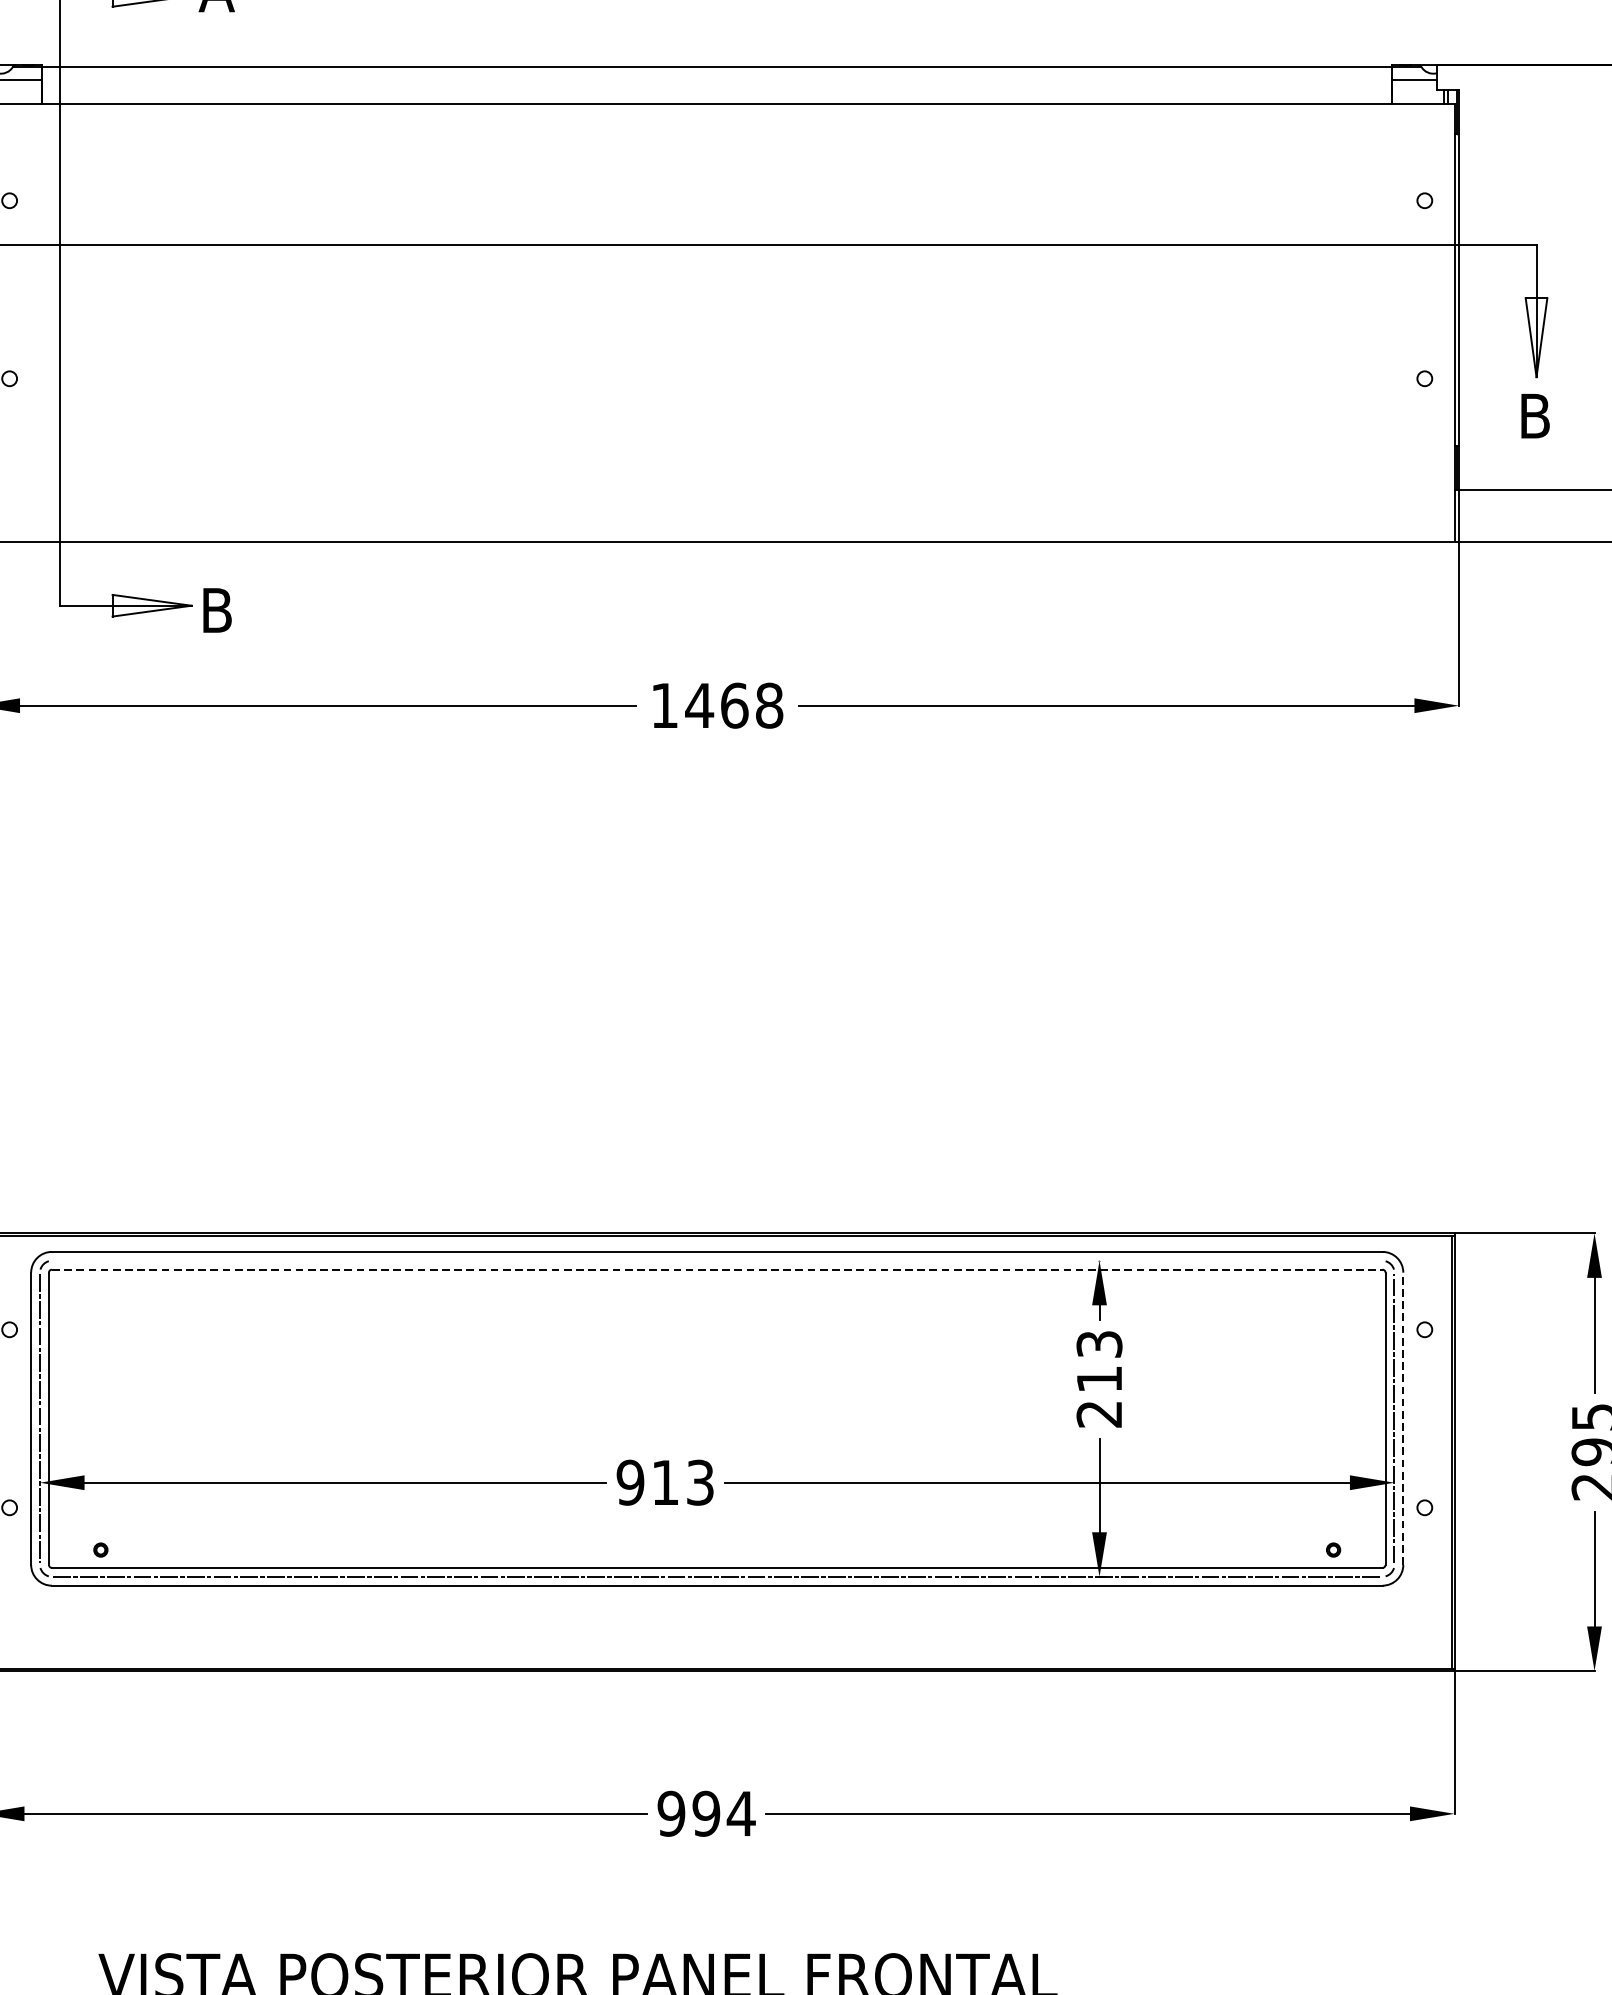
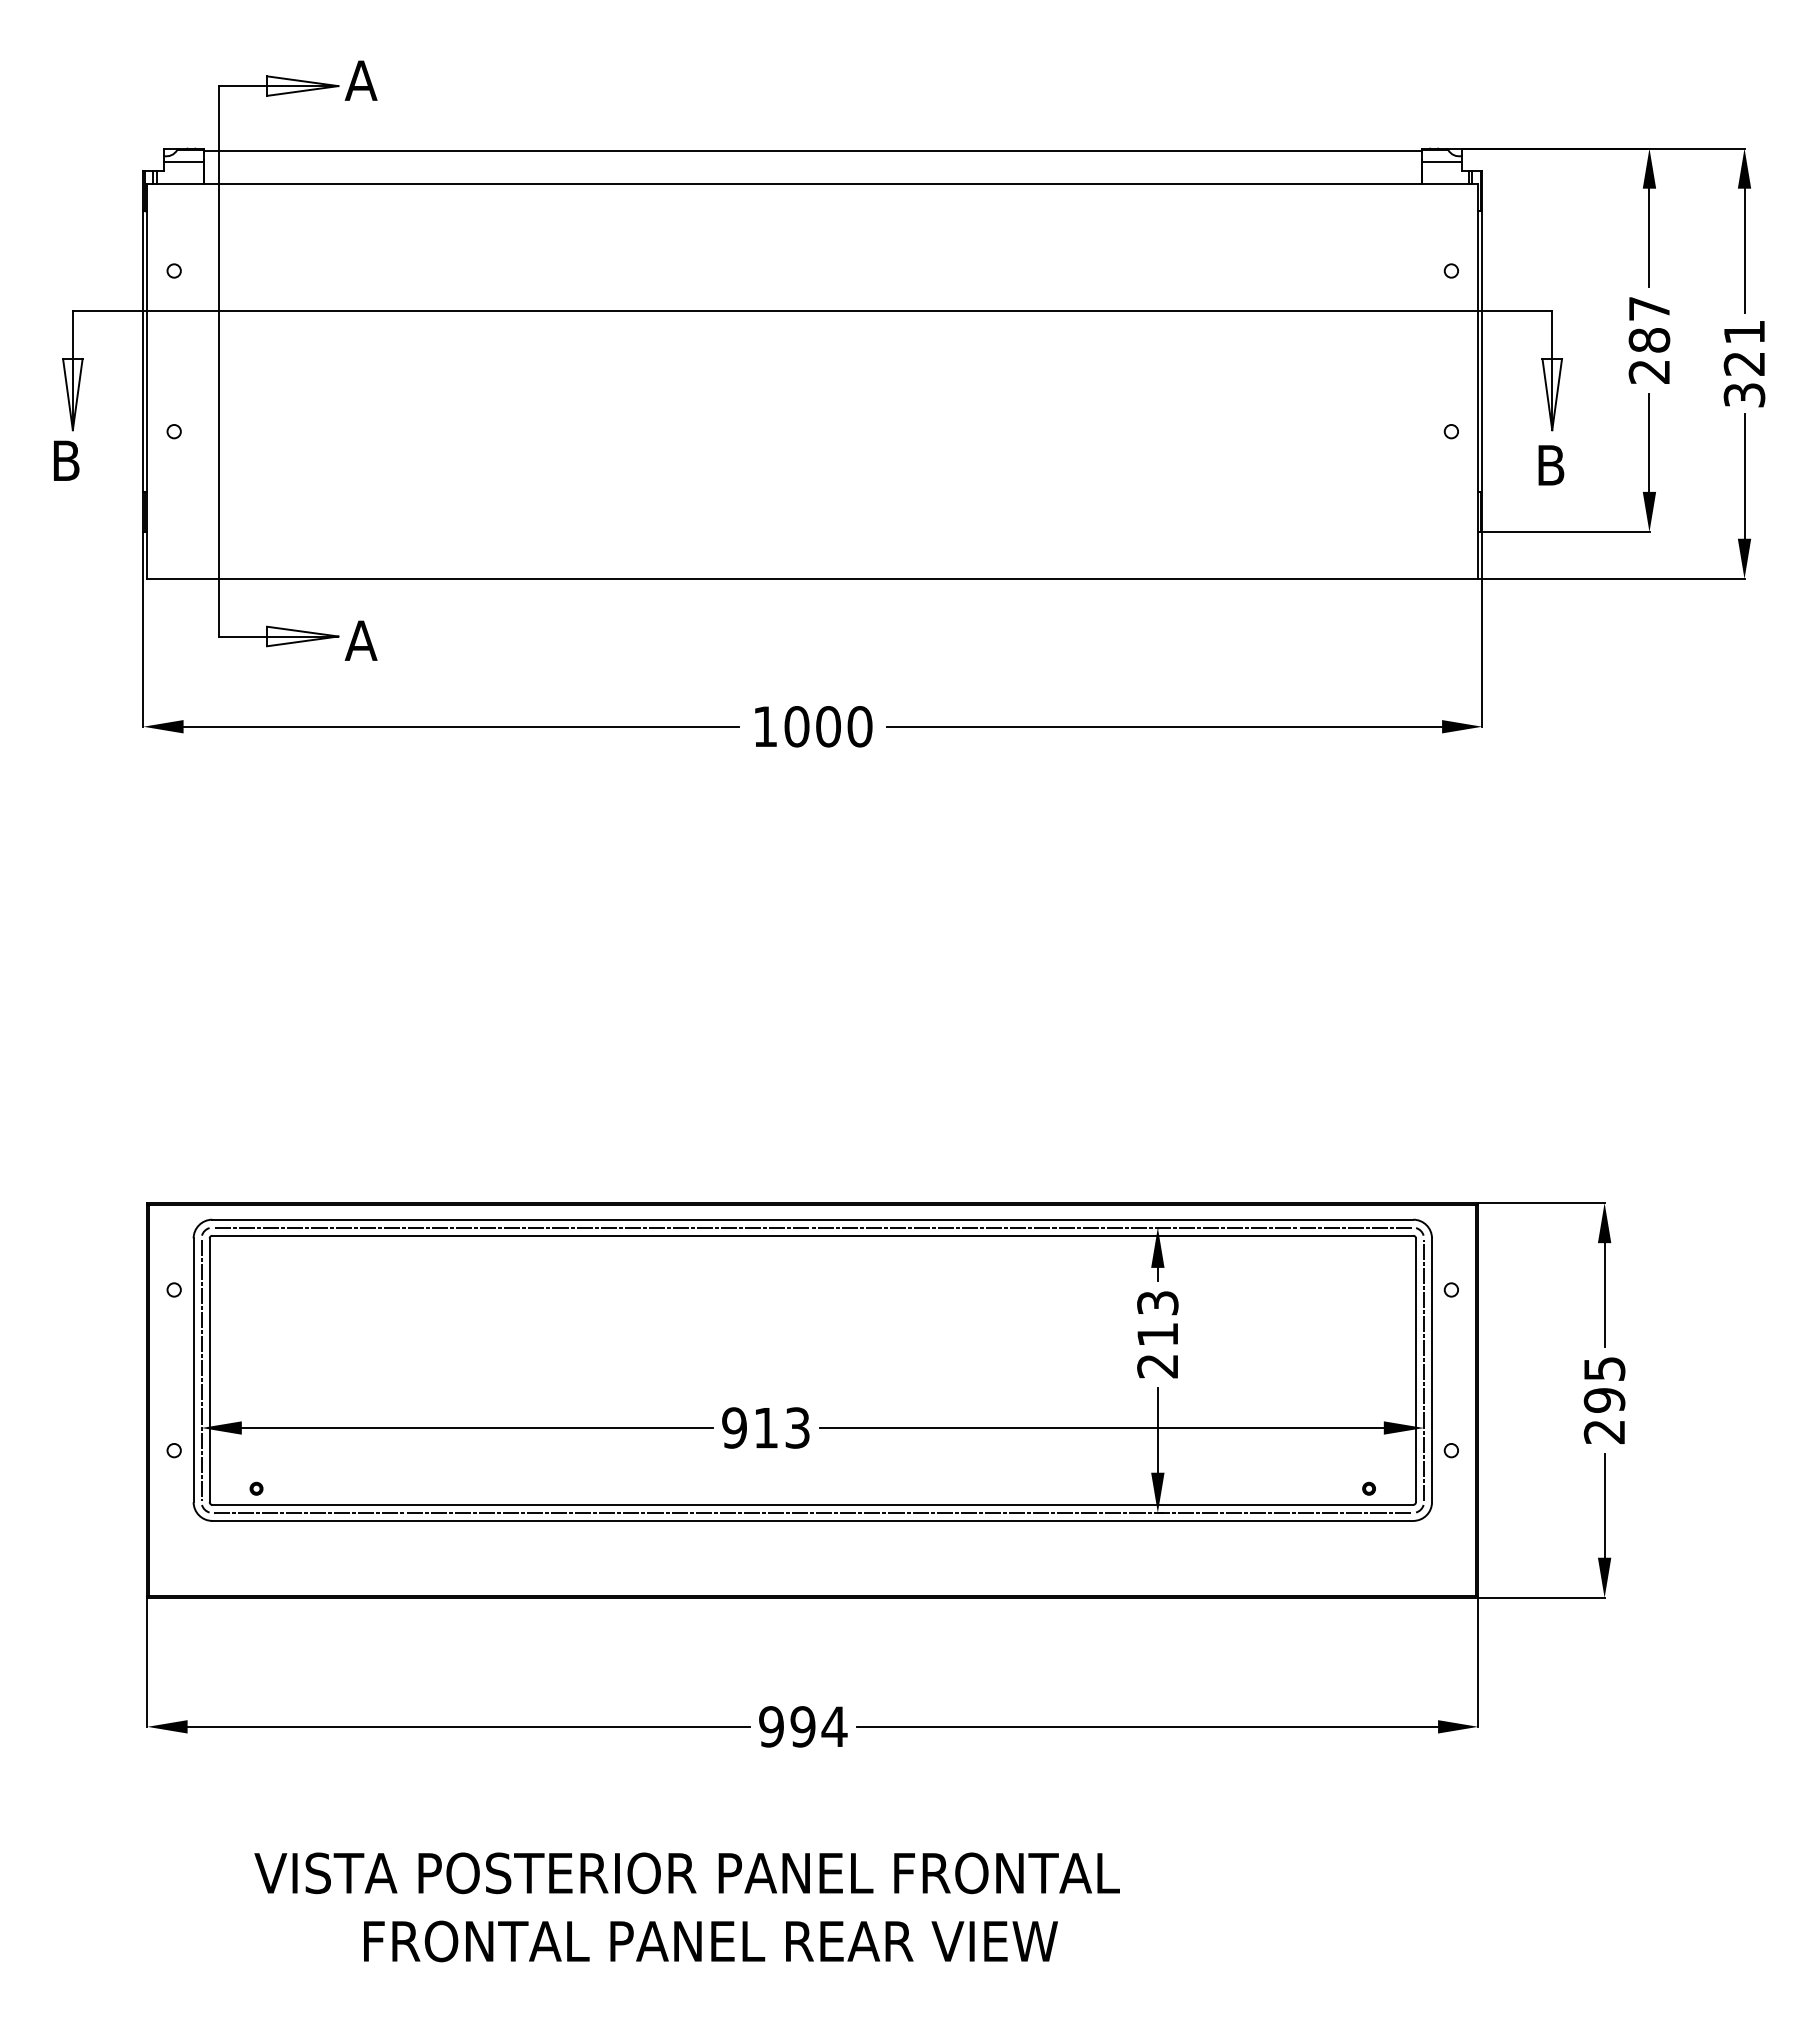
text: (216, 610) -> (360, 640), B -> A
text: (733, 705) -> (827, 726), 1468 -> 1000
line: (716, 1260) -> (812, 1227), added
line: (717, 1269) -> (813, 1235), dashed -> solid
line: (1403, 1419) -> (1432, 1370), dashed -> solid

